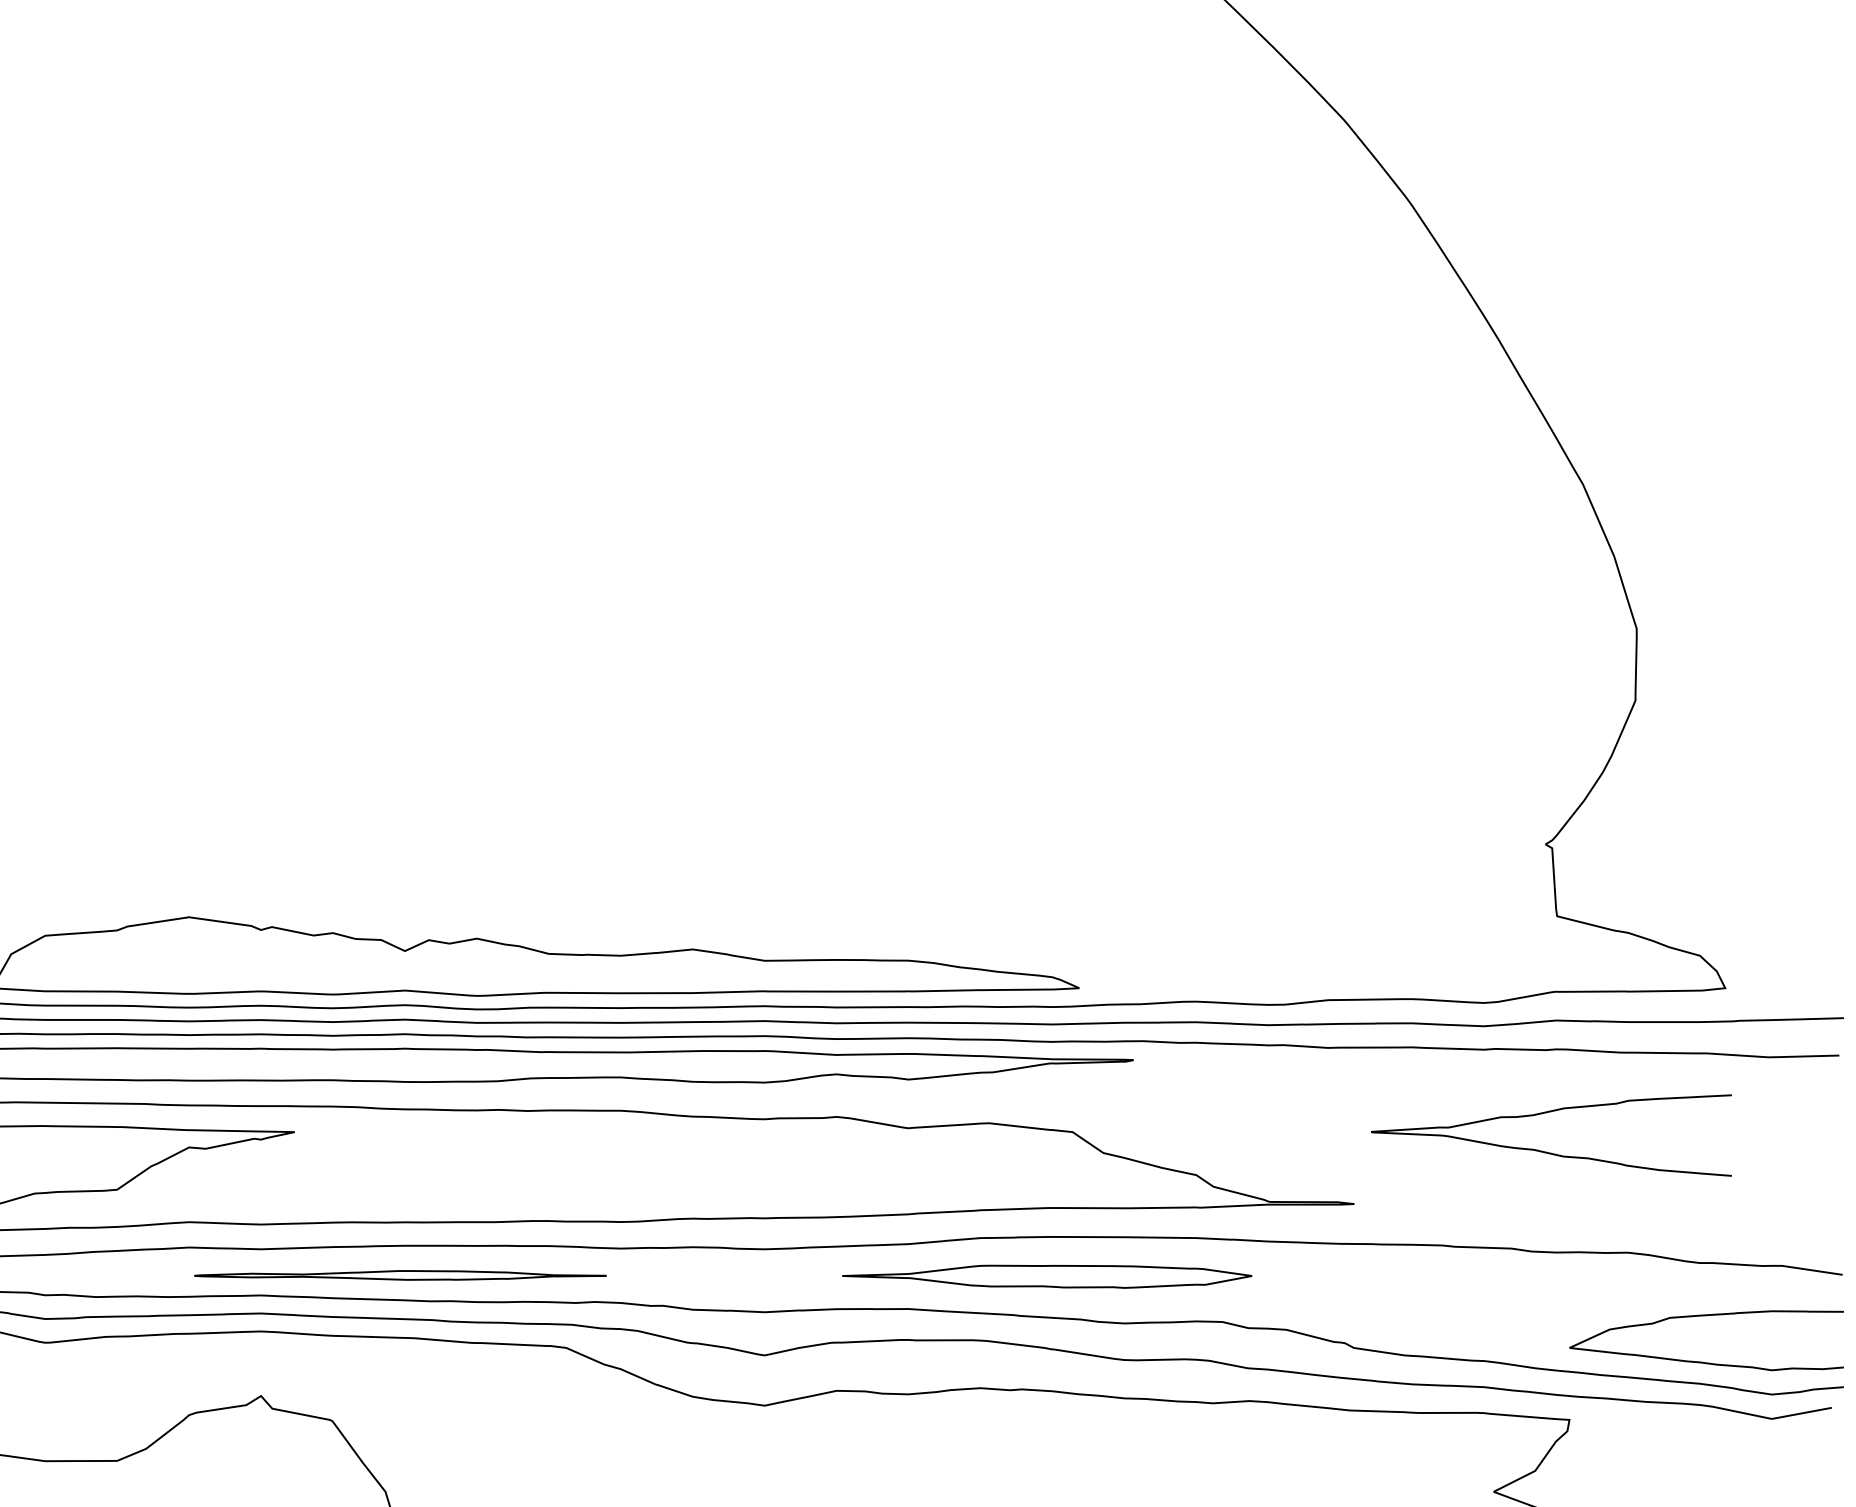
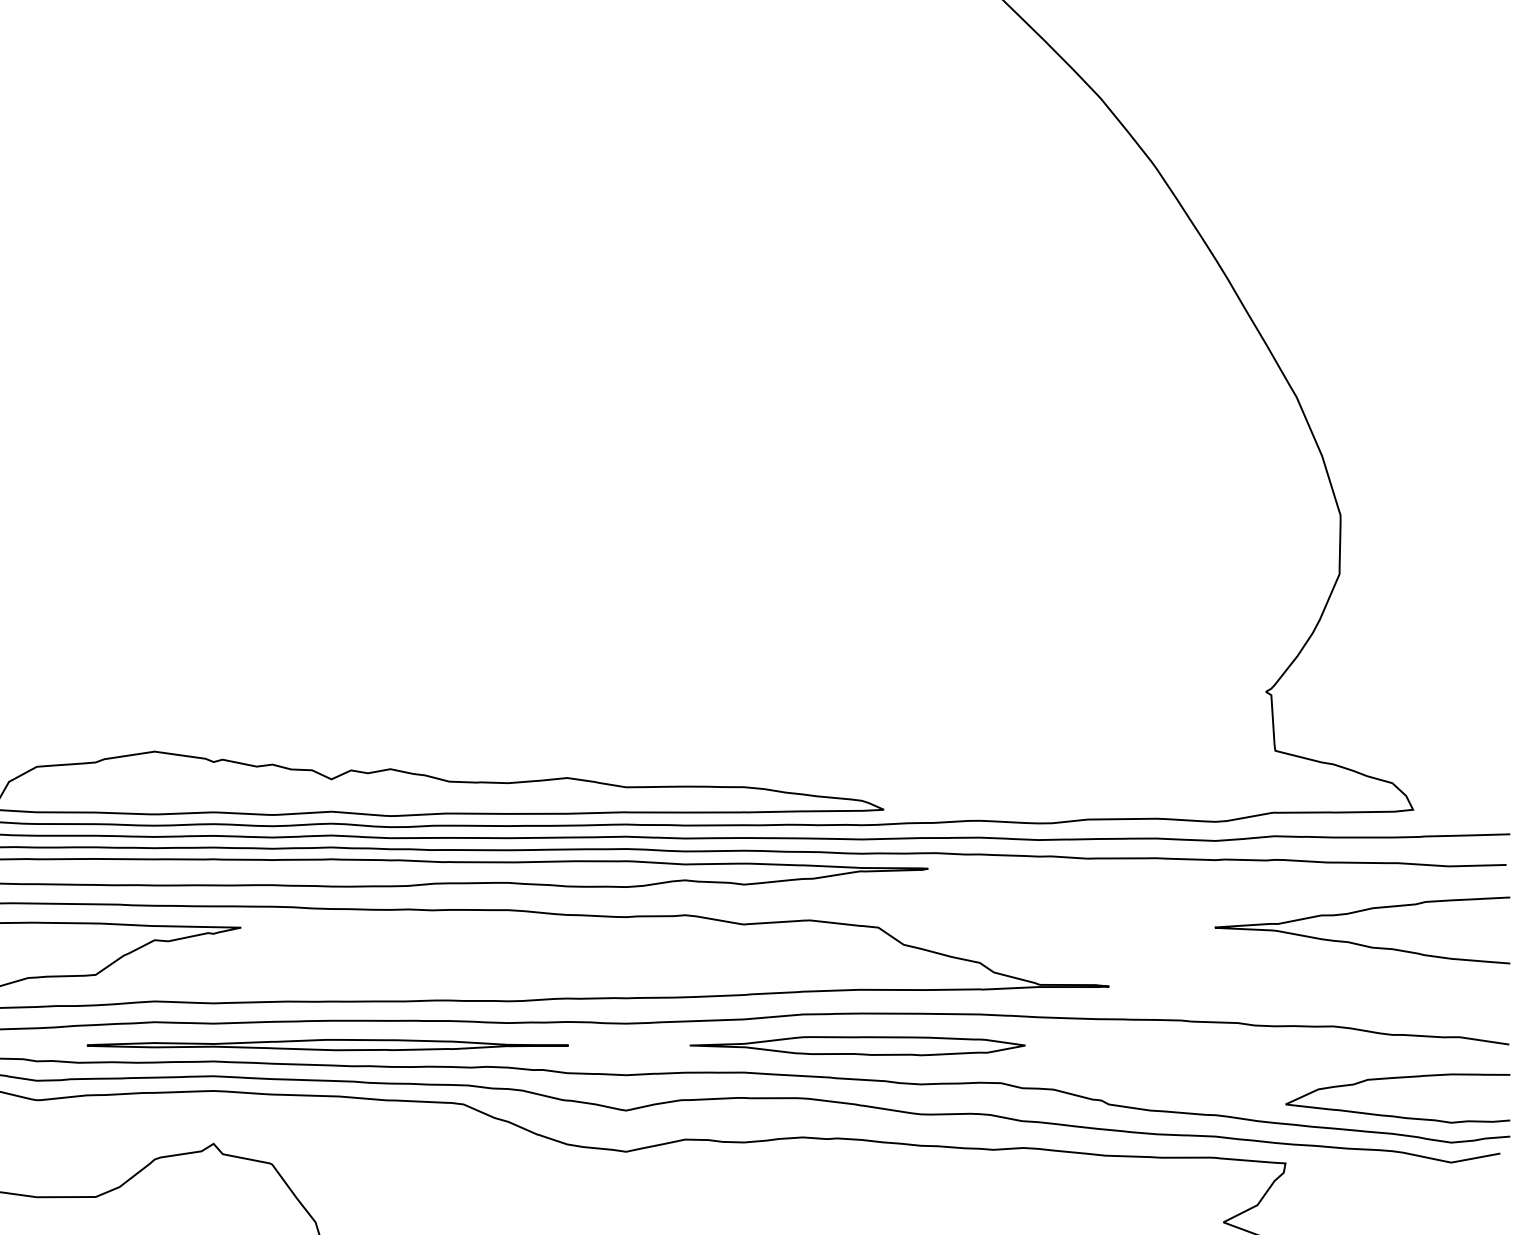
curve: (1546, 1151) -> (1358, 943), moved
part: (400, 1275) -> (327, 1045), size x1.43

